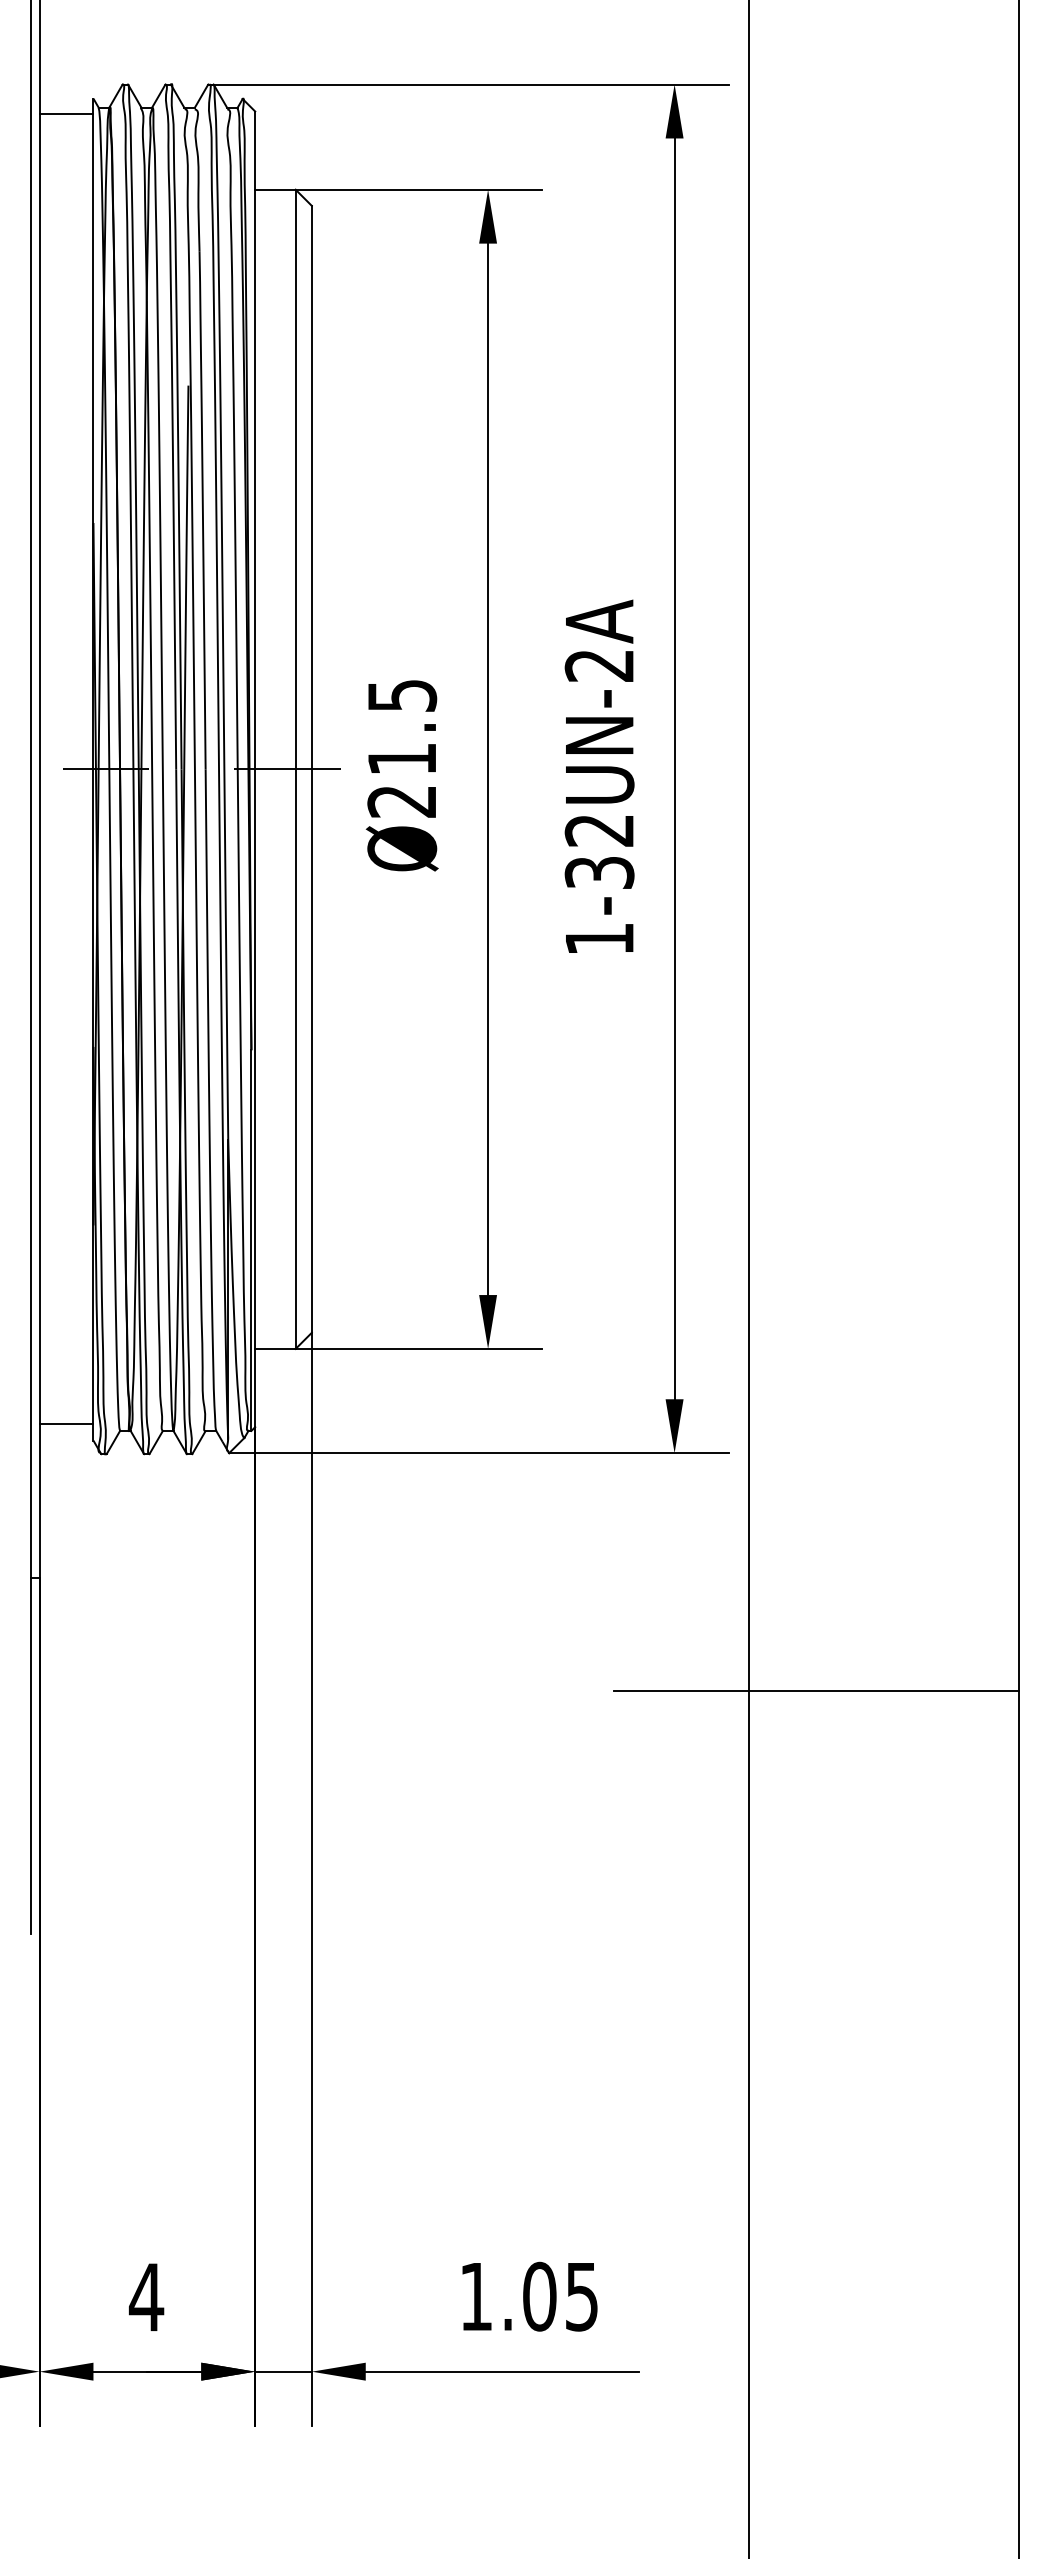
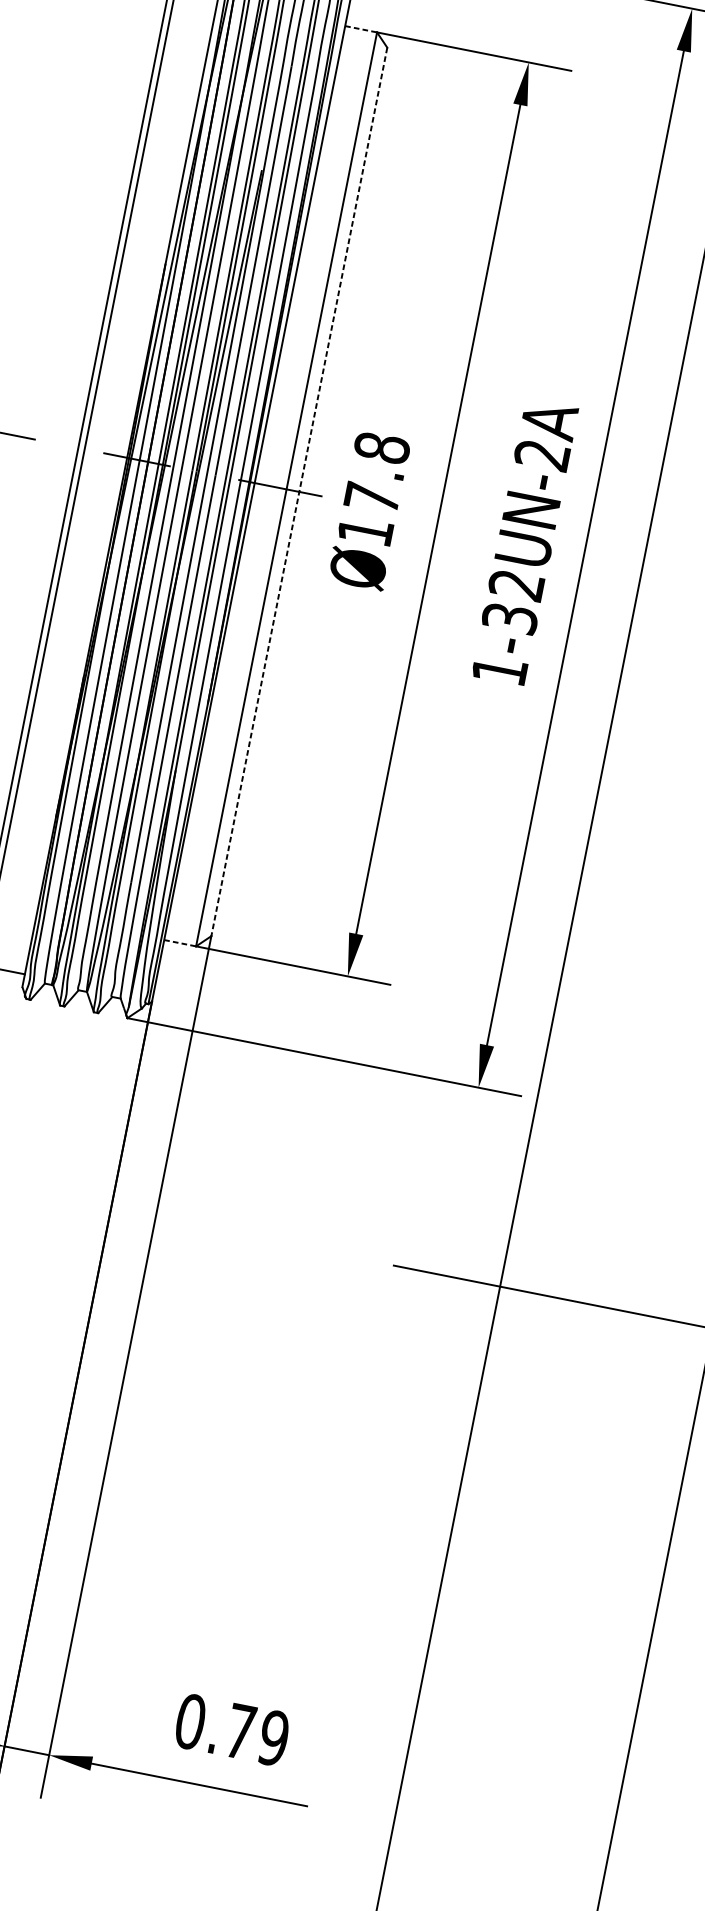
line: (275, 189) -> (361, 29), solid -> dashed
text: (402, 748) -> (374, 489), Ø21.5 -> Ø17.8
line: (311, 769) -> (299, 492), solid -> dashed
line: (275, 1348) -> (180, 942), solid -> dashed
text: (528, 2296) -> (231, 1729), 1.05 -> 0.79

